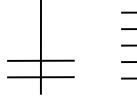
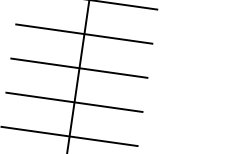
line: (40, 11) -> (83, 34), added
line: (40, 27) -> (78, 67), added
line: (40, 44) -> (73, 102), added

